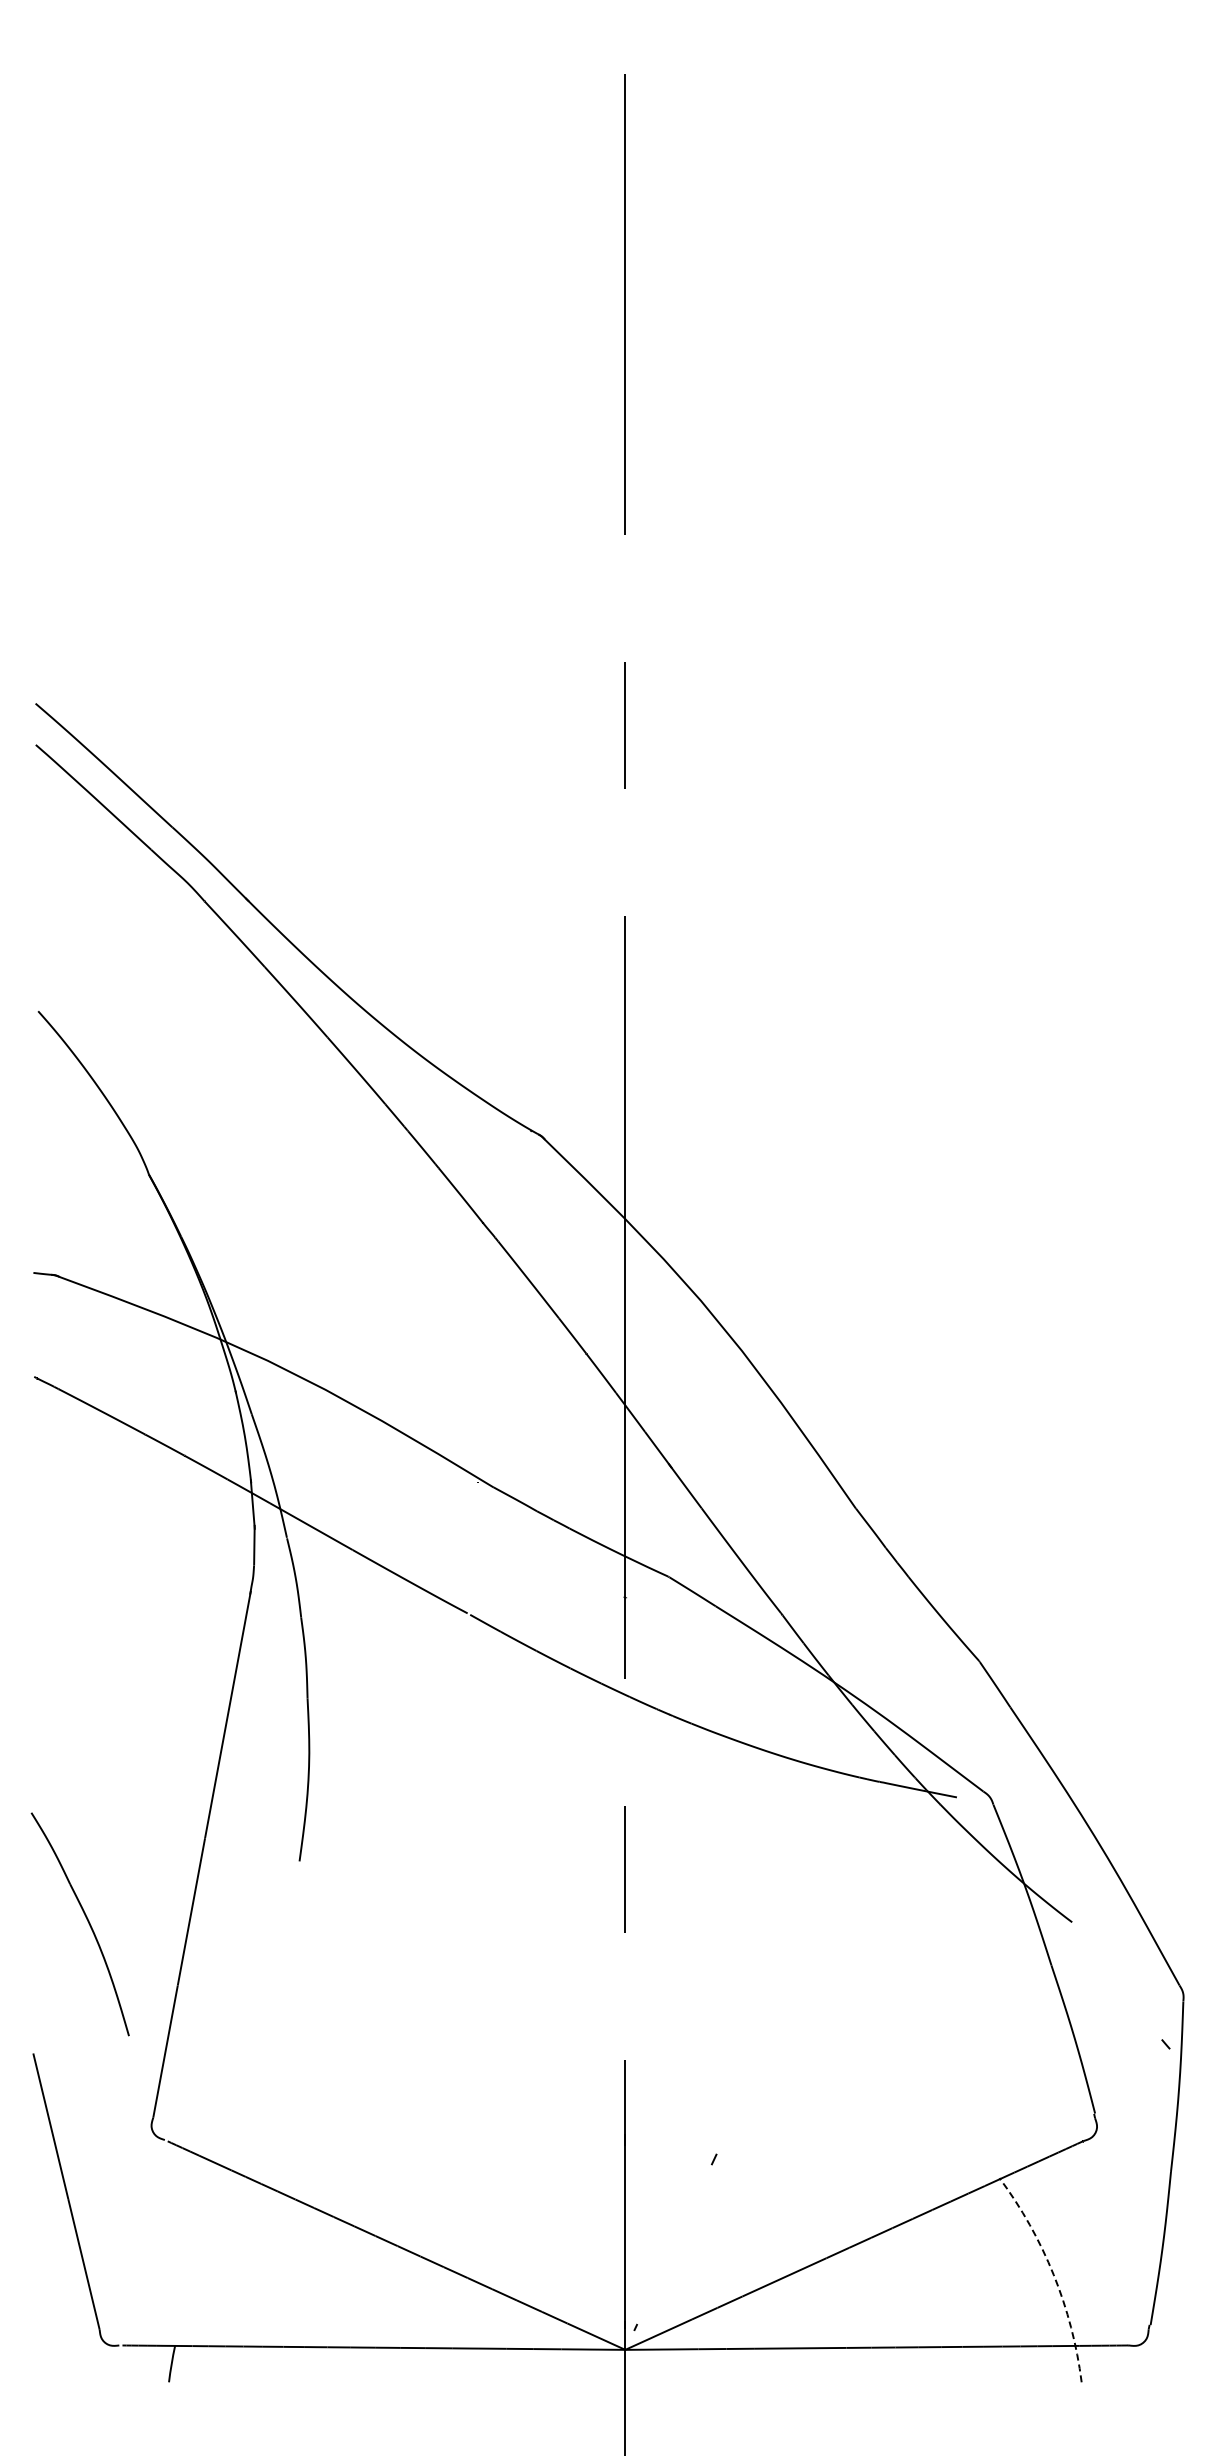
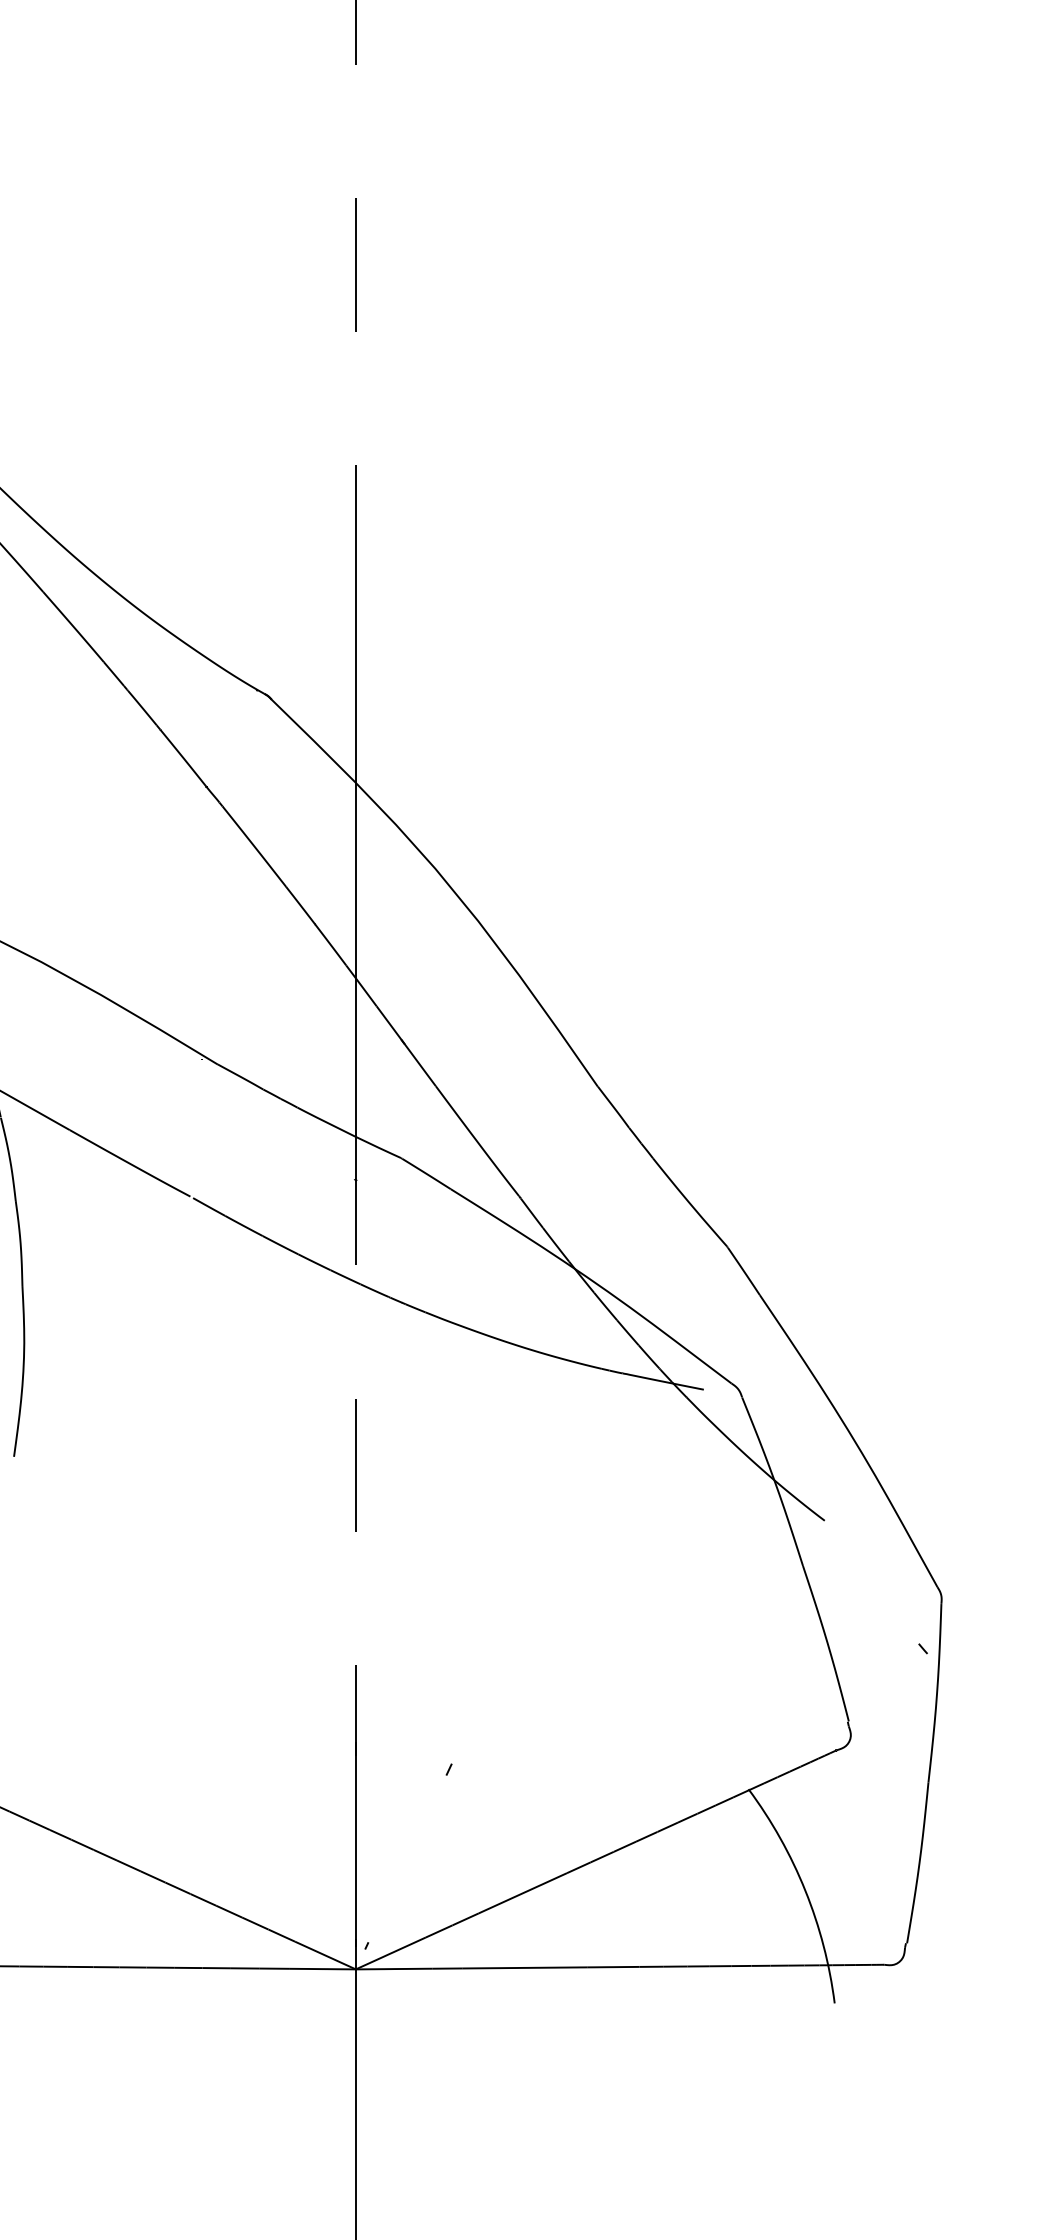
arc: (1053, 2274) -> (805, 1890), dashed -> solid

